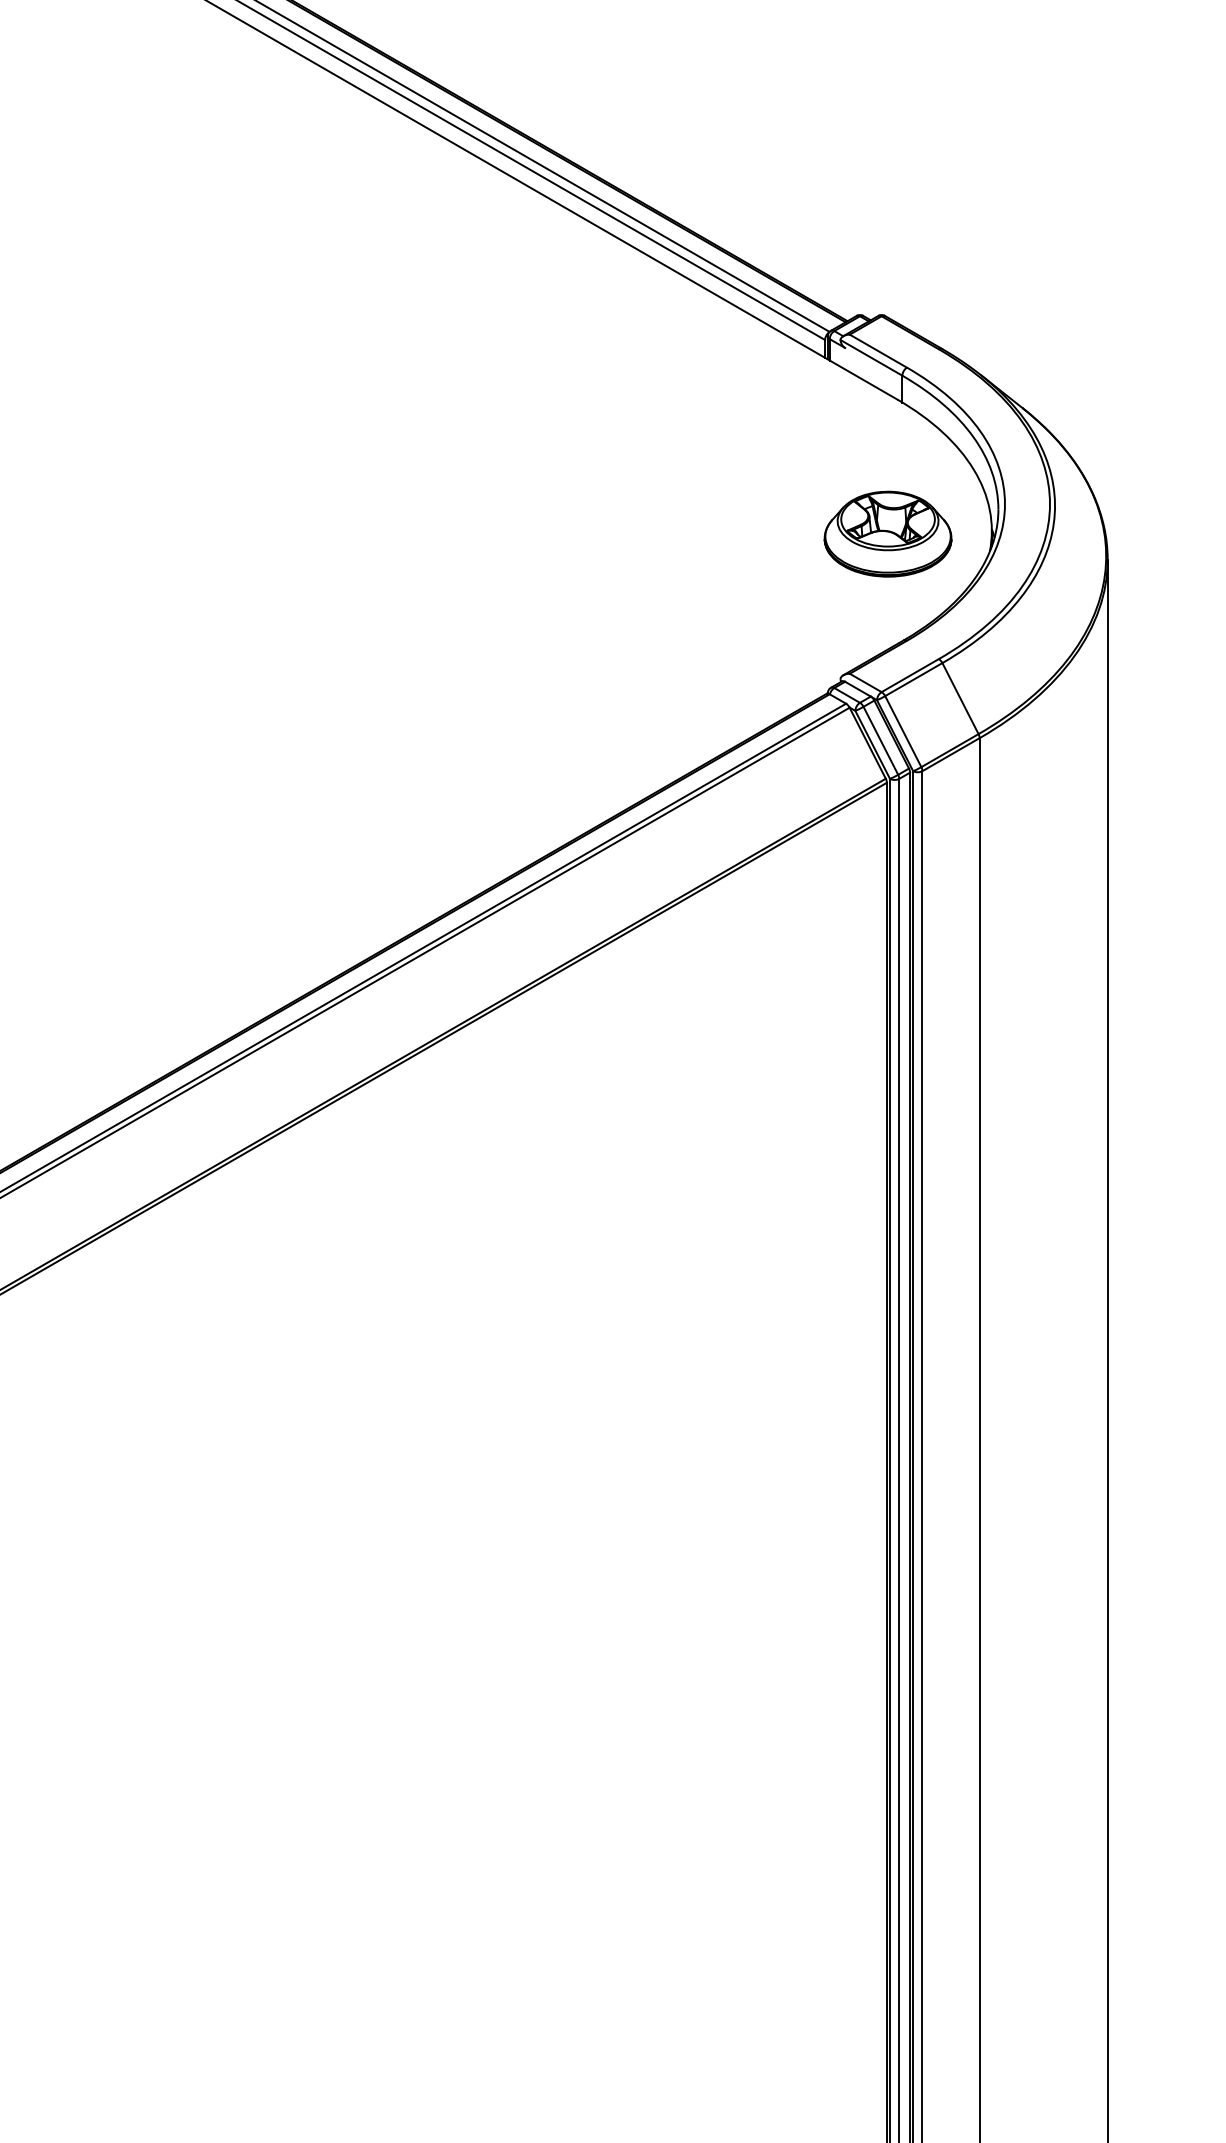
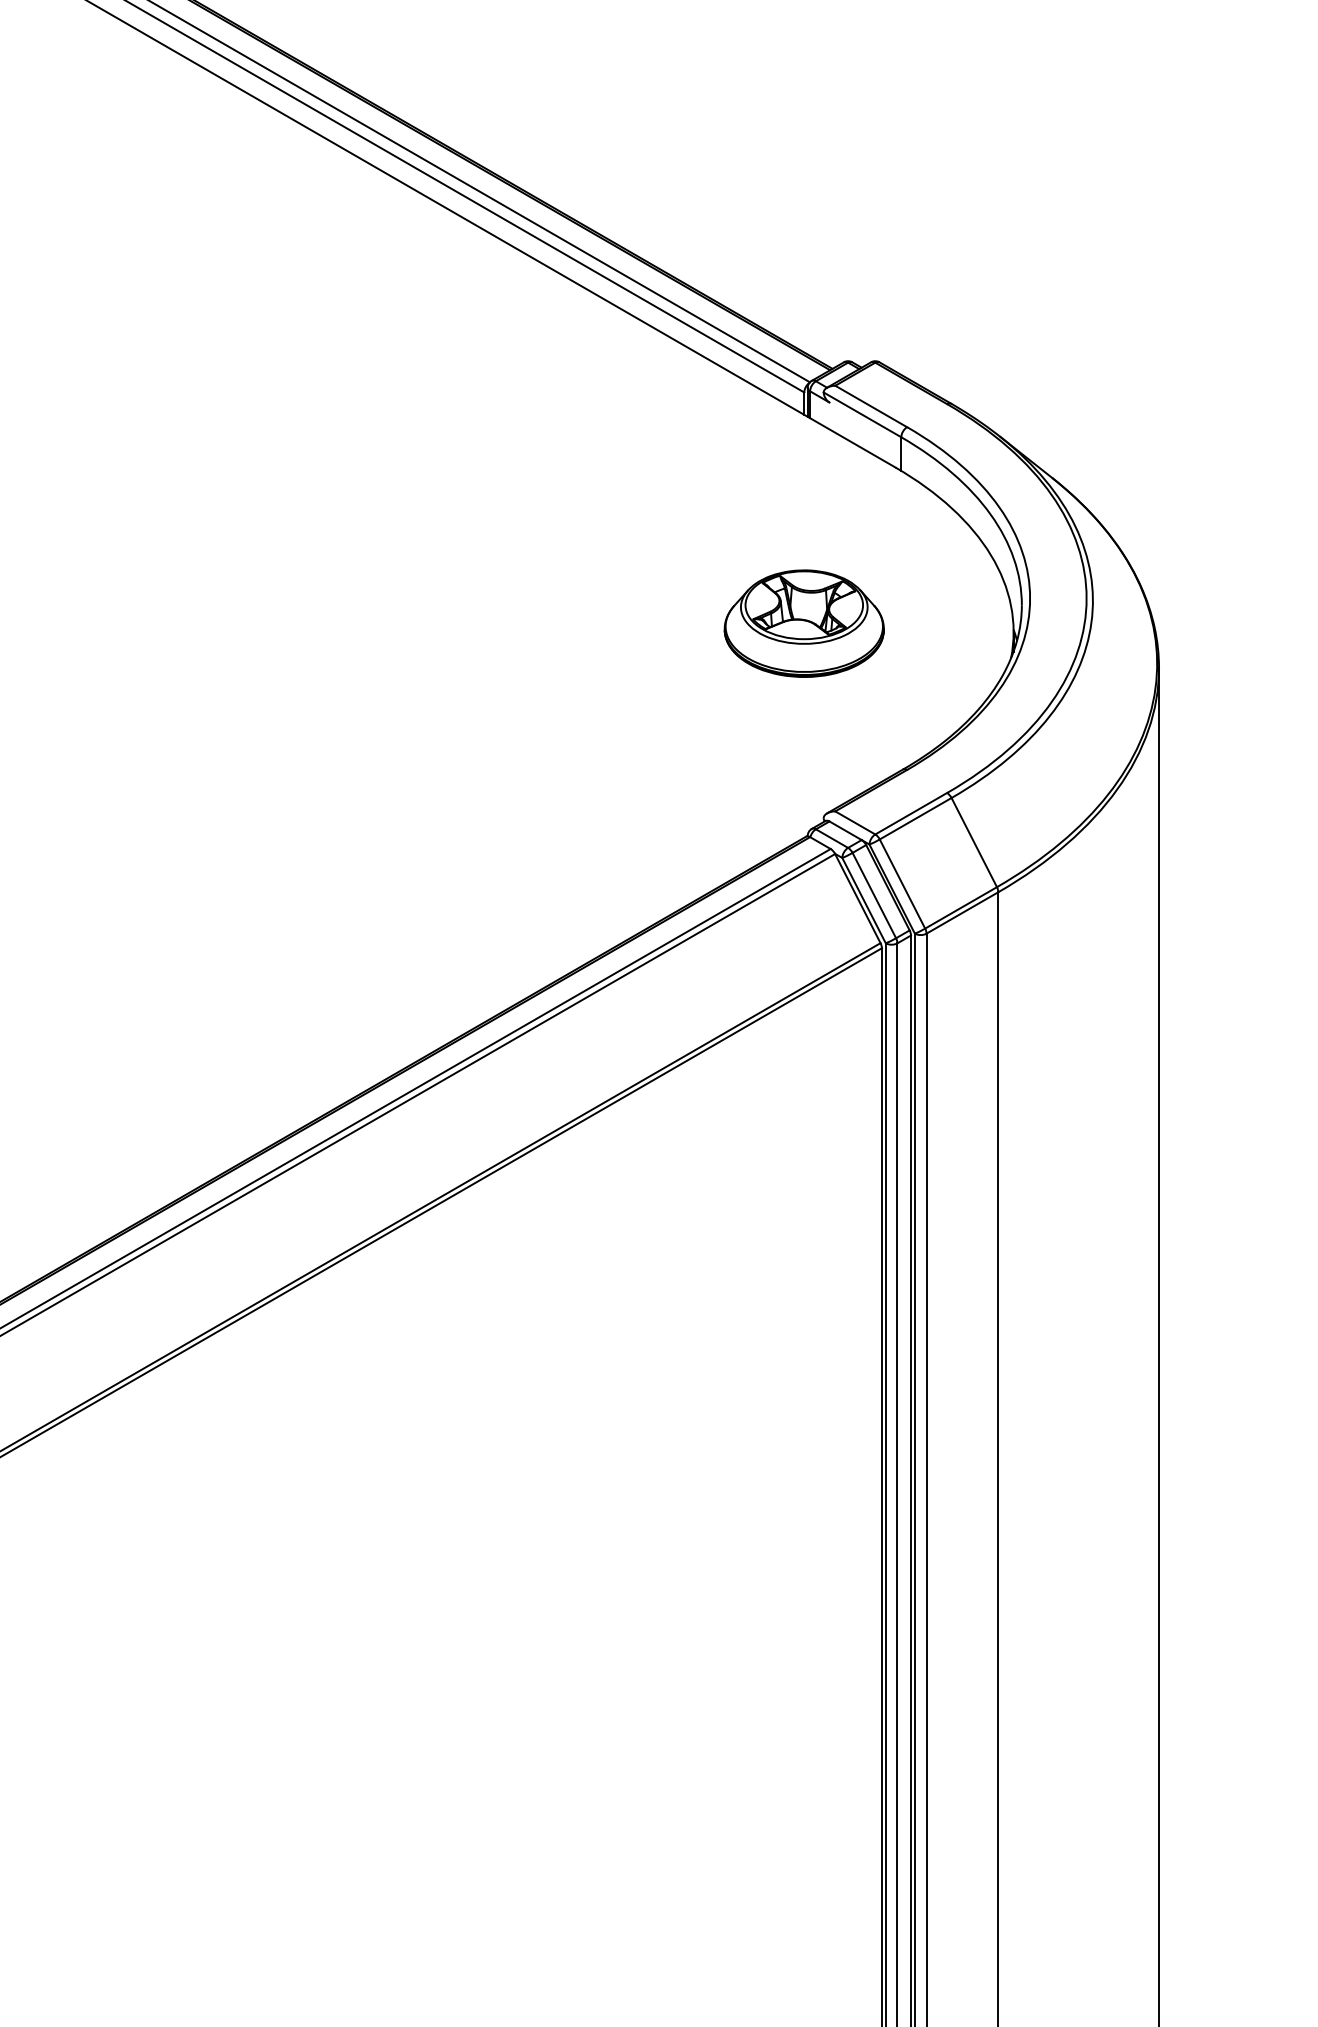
part: (887, 533) -> (803, 622), moved

